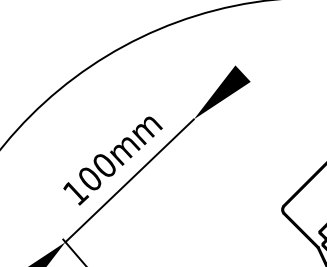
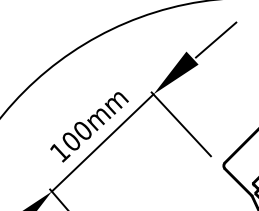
line: (272, 50) -> (215, 39), added
line: (228, 157) -> (180, 124), added

